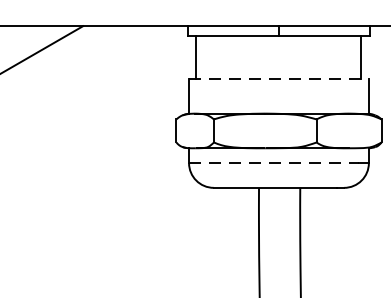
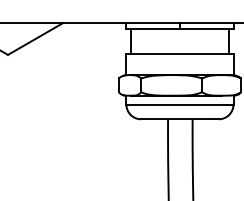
line: (278, 79) -> (179, 54), dashed -> solid
line: (274, 163) -> (177, 104), dashed -> solid

